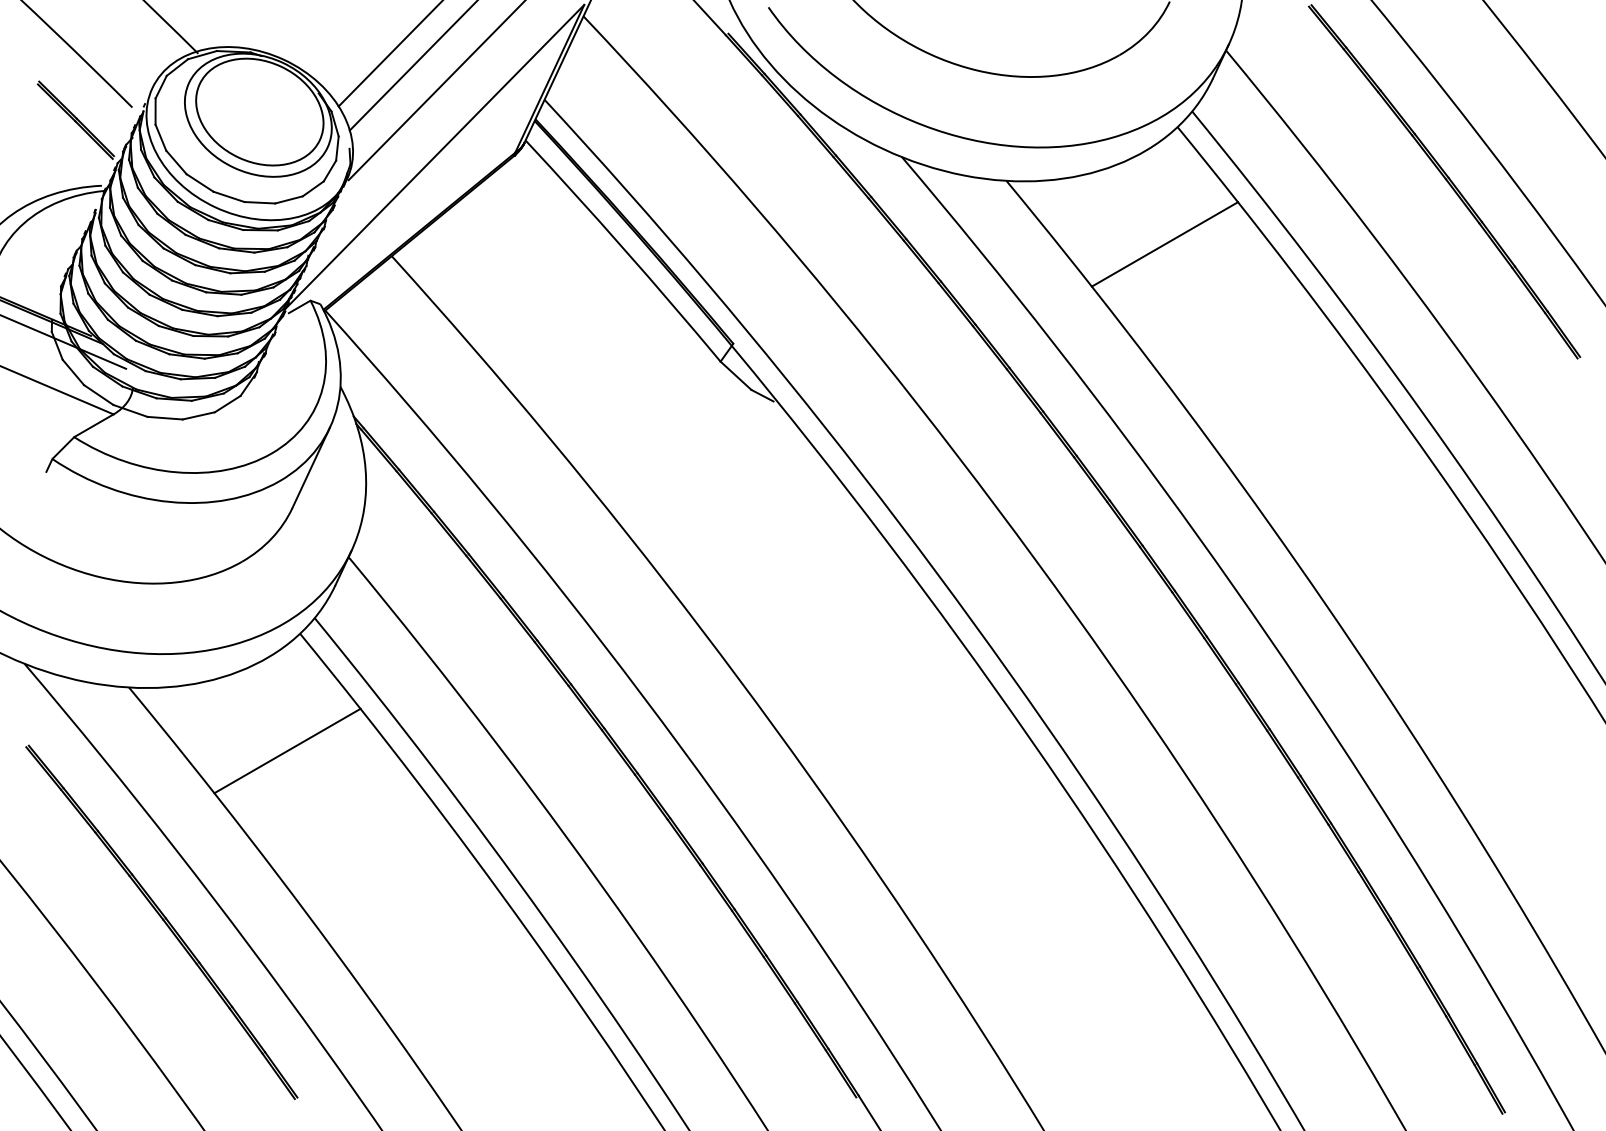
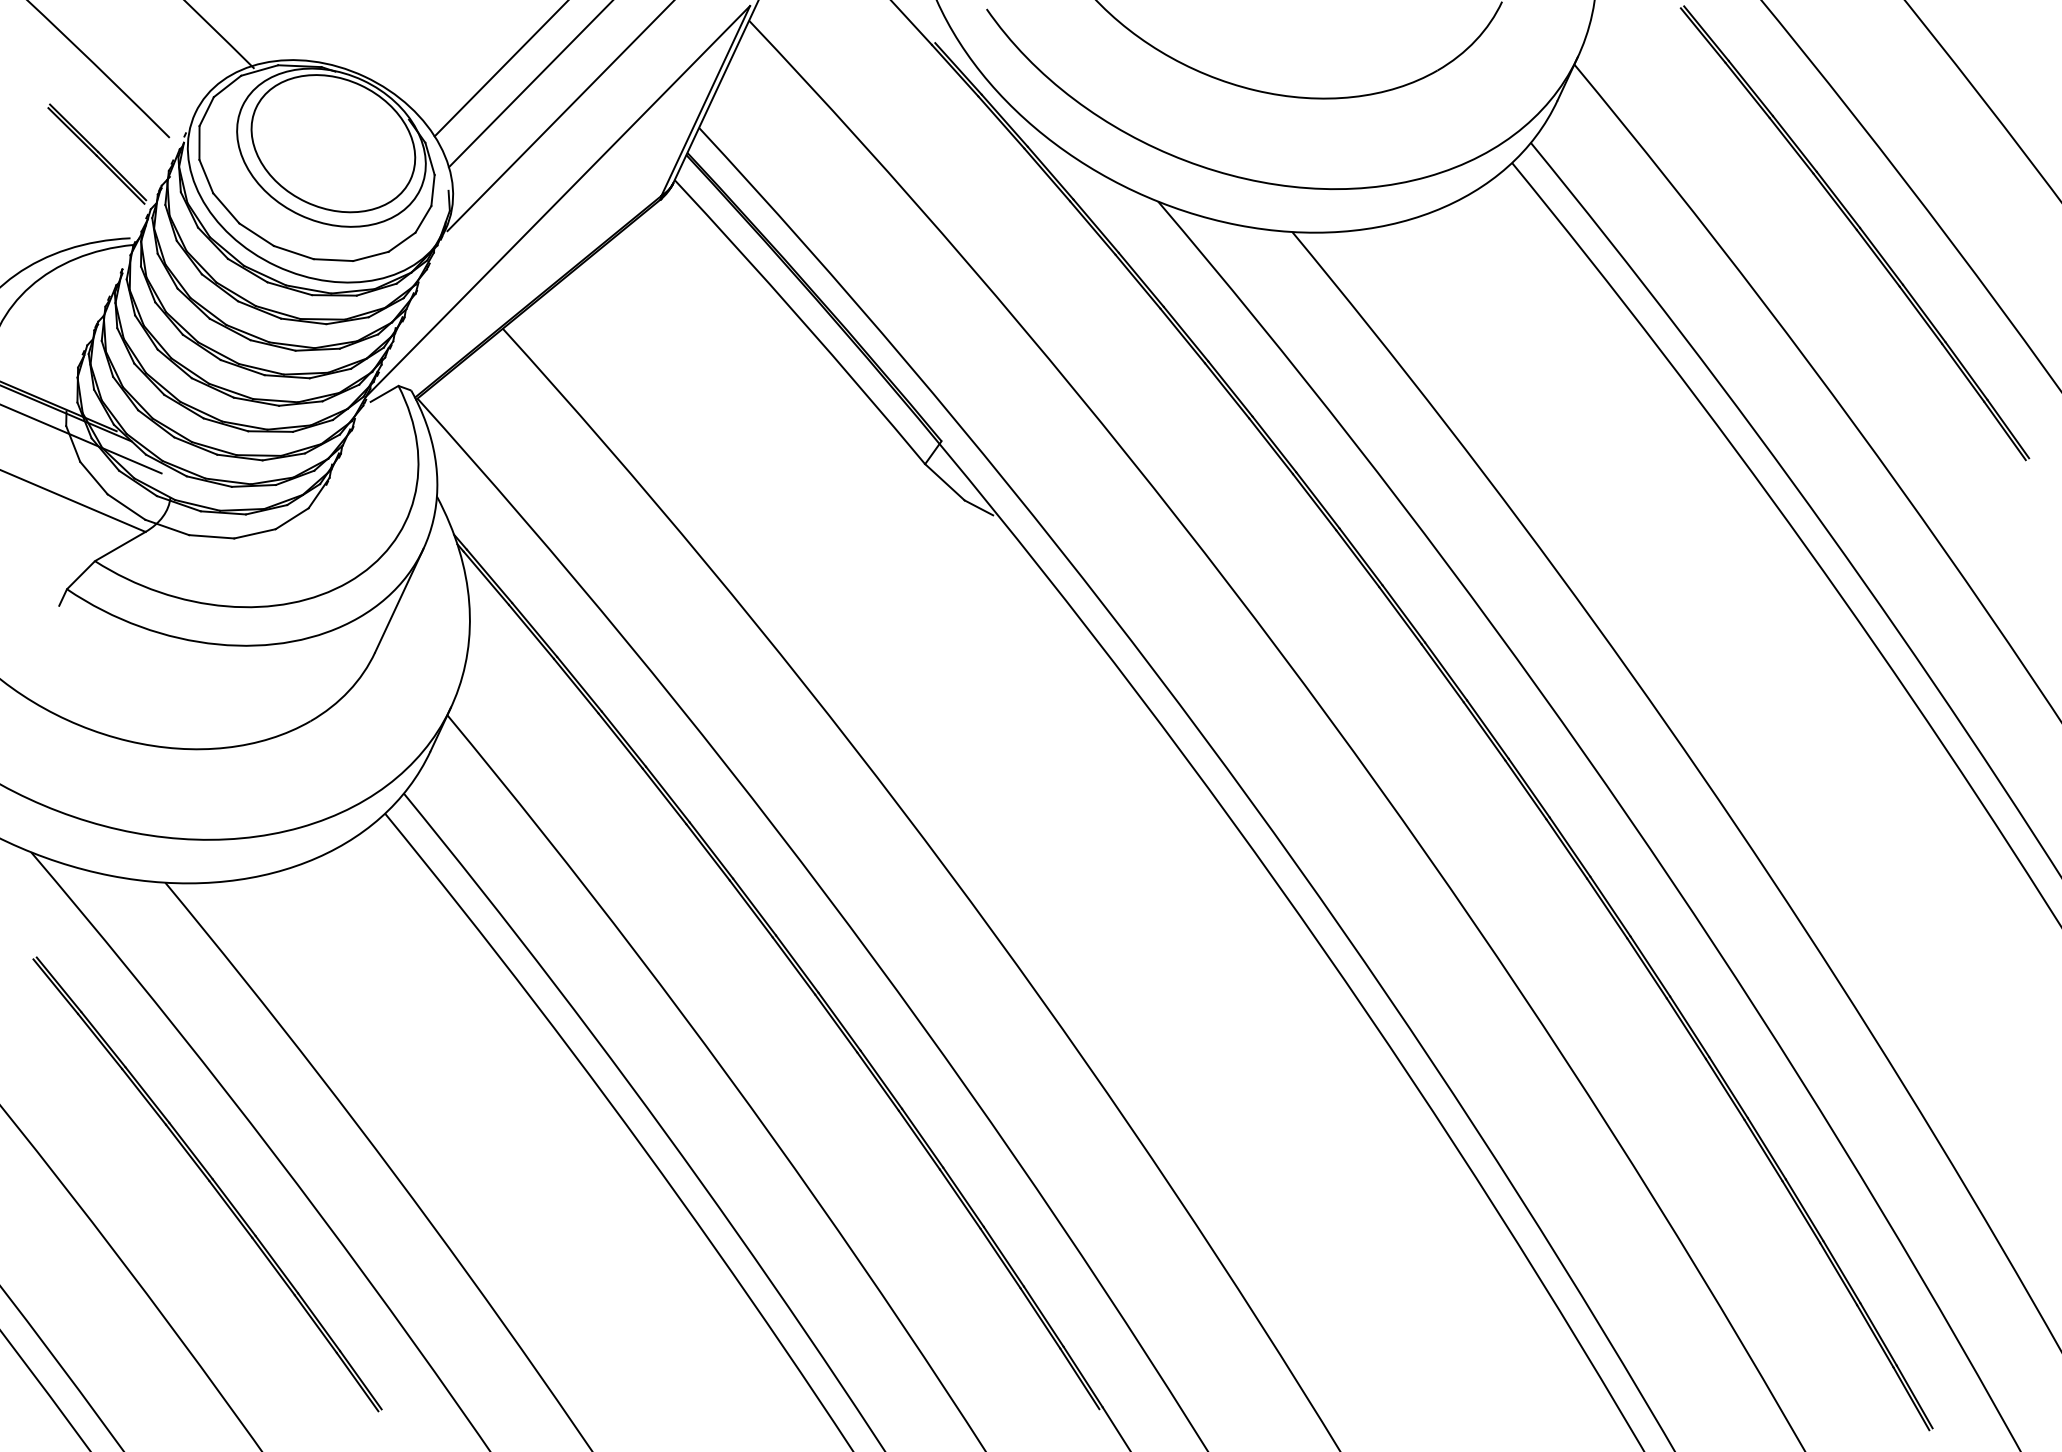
line: (1164, 244) -> (1495, 313), removed
line: (287, 751) -> (368, 964), removed

